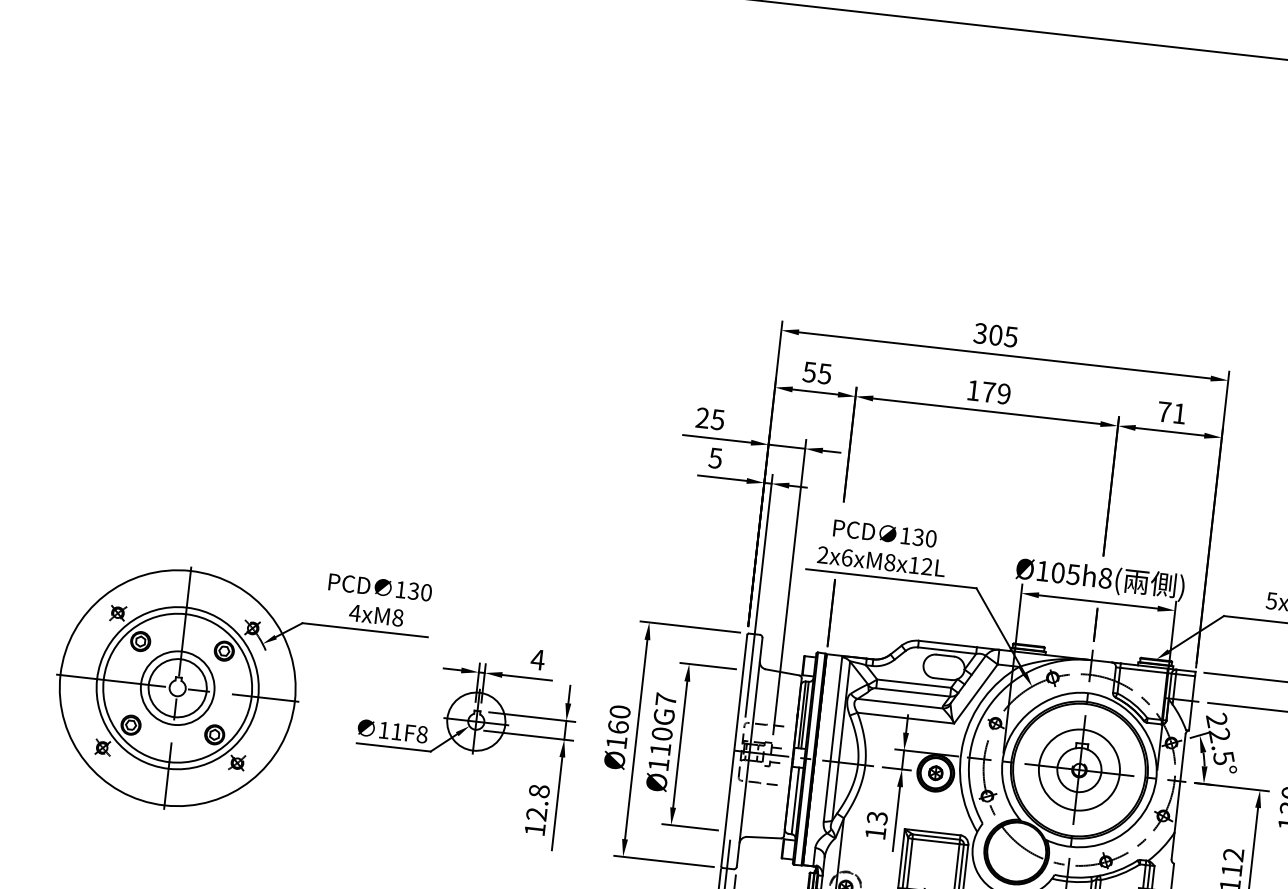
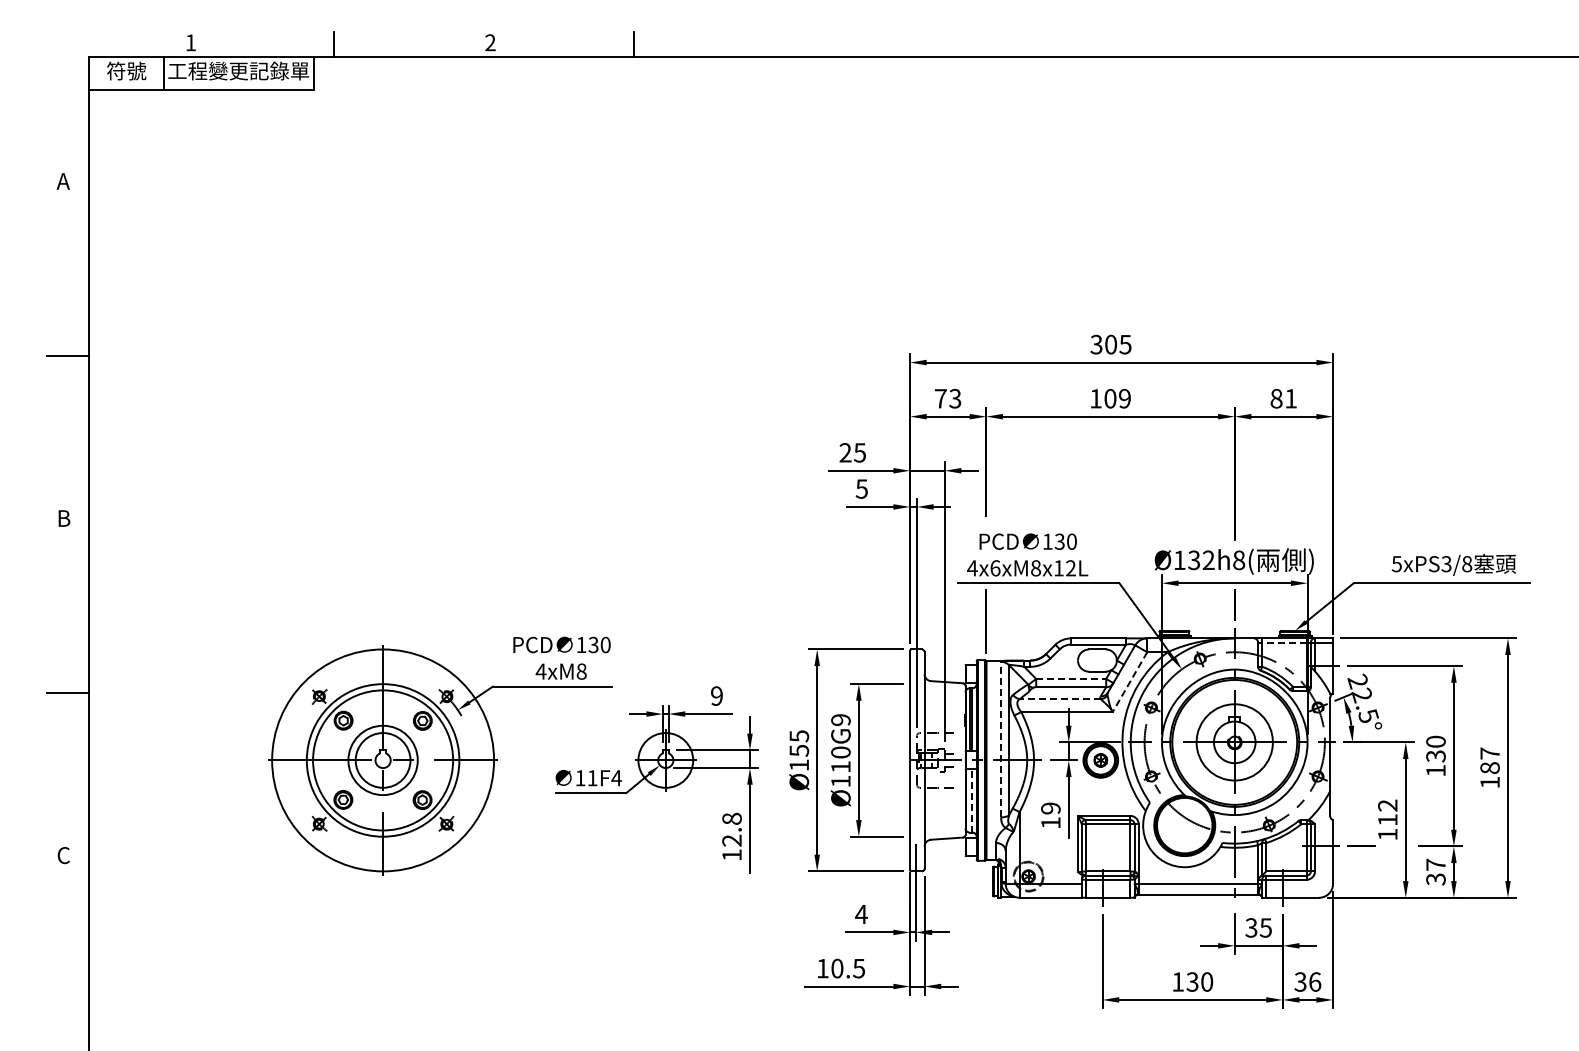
text: (816, 372) -> (947, 398), 55 -> 73
text: (988, 392) -> (1110, 398), 179 -> 109
text: (1164, 411) -> (1276, 398), 71 -> 81
text: (823, 555) -> (972, 568), 2x6xM8x12L -> 4x6xM8x12L
text: (1065, 573) -> (1201, 560), Ø105h8( -> Ø132h8(
text: (537, 659) -> (716, 695), 4 -> 9
line: (1143, 670) -> (1284, 642), solid -> dashed
line: (914, 683) -> (1071, 678), solid -> dashed
line: (976, 694) -> (1130, 682), solid -> dashed
text: (665, 699) -> (840, 719), Ø110G7 -> Ø110G9
line: (899, 703) -> (1059, 699), solid -> dashed
text: (619, 719) -> (799, 743), Ø160 -> Ø155
text: (422, 734) -> (616, 778), 11F8 -> 11F4
line: (833, 739) -> (1001, 739), solid -> dashed
line: (795, 801) -> (972, 801), solid -> dashed
text: (876, 818) -> (1050, 808), 13 -> 19

